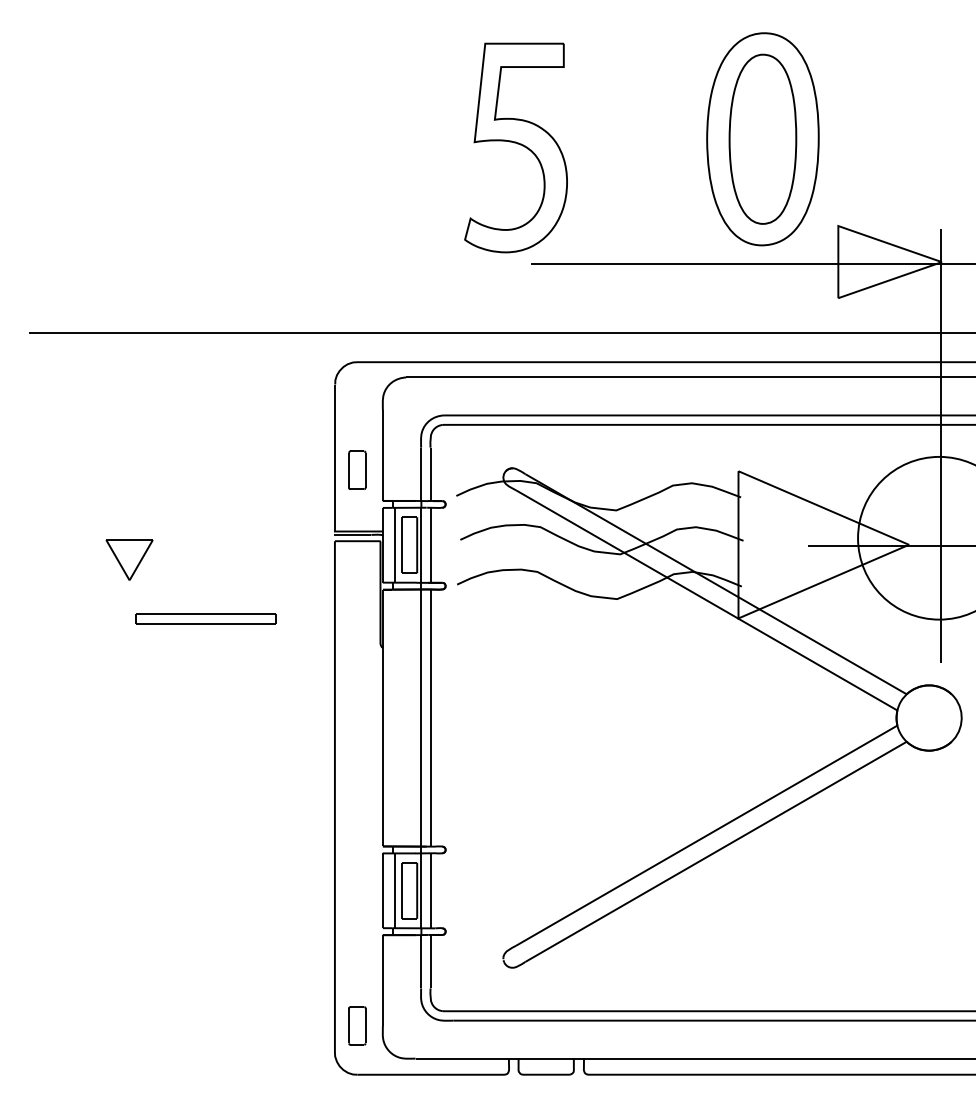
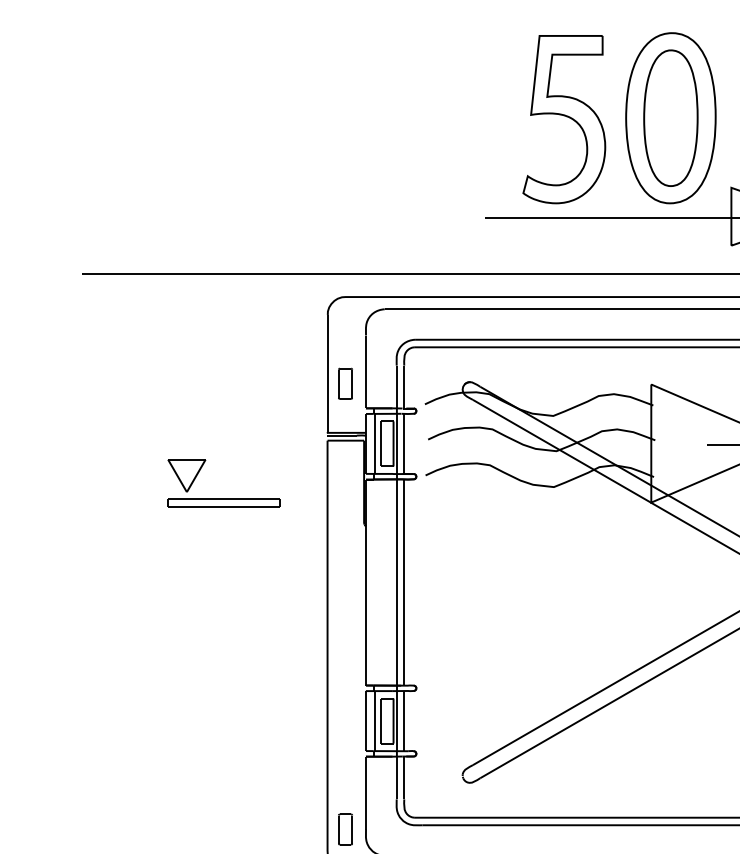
part: (515, 147) -> (563, 119), moved
part: (129, 559) -> (186, 475), moved

